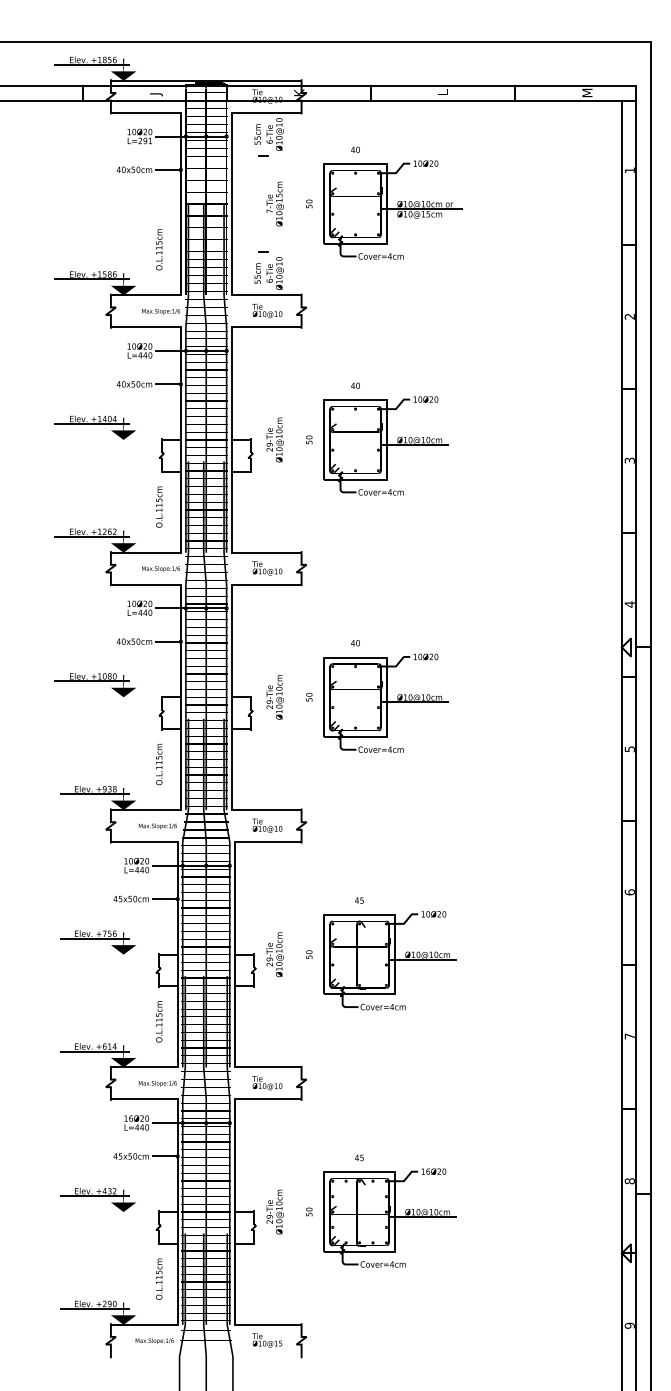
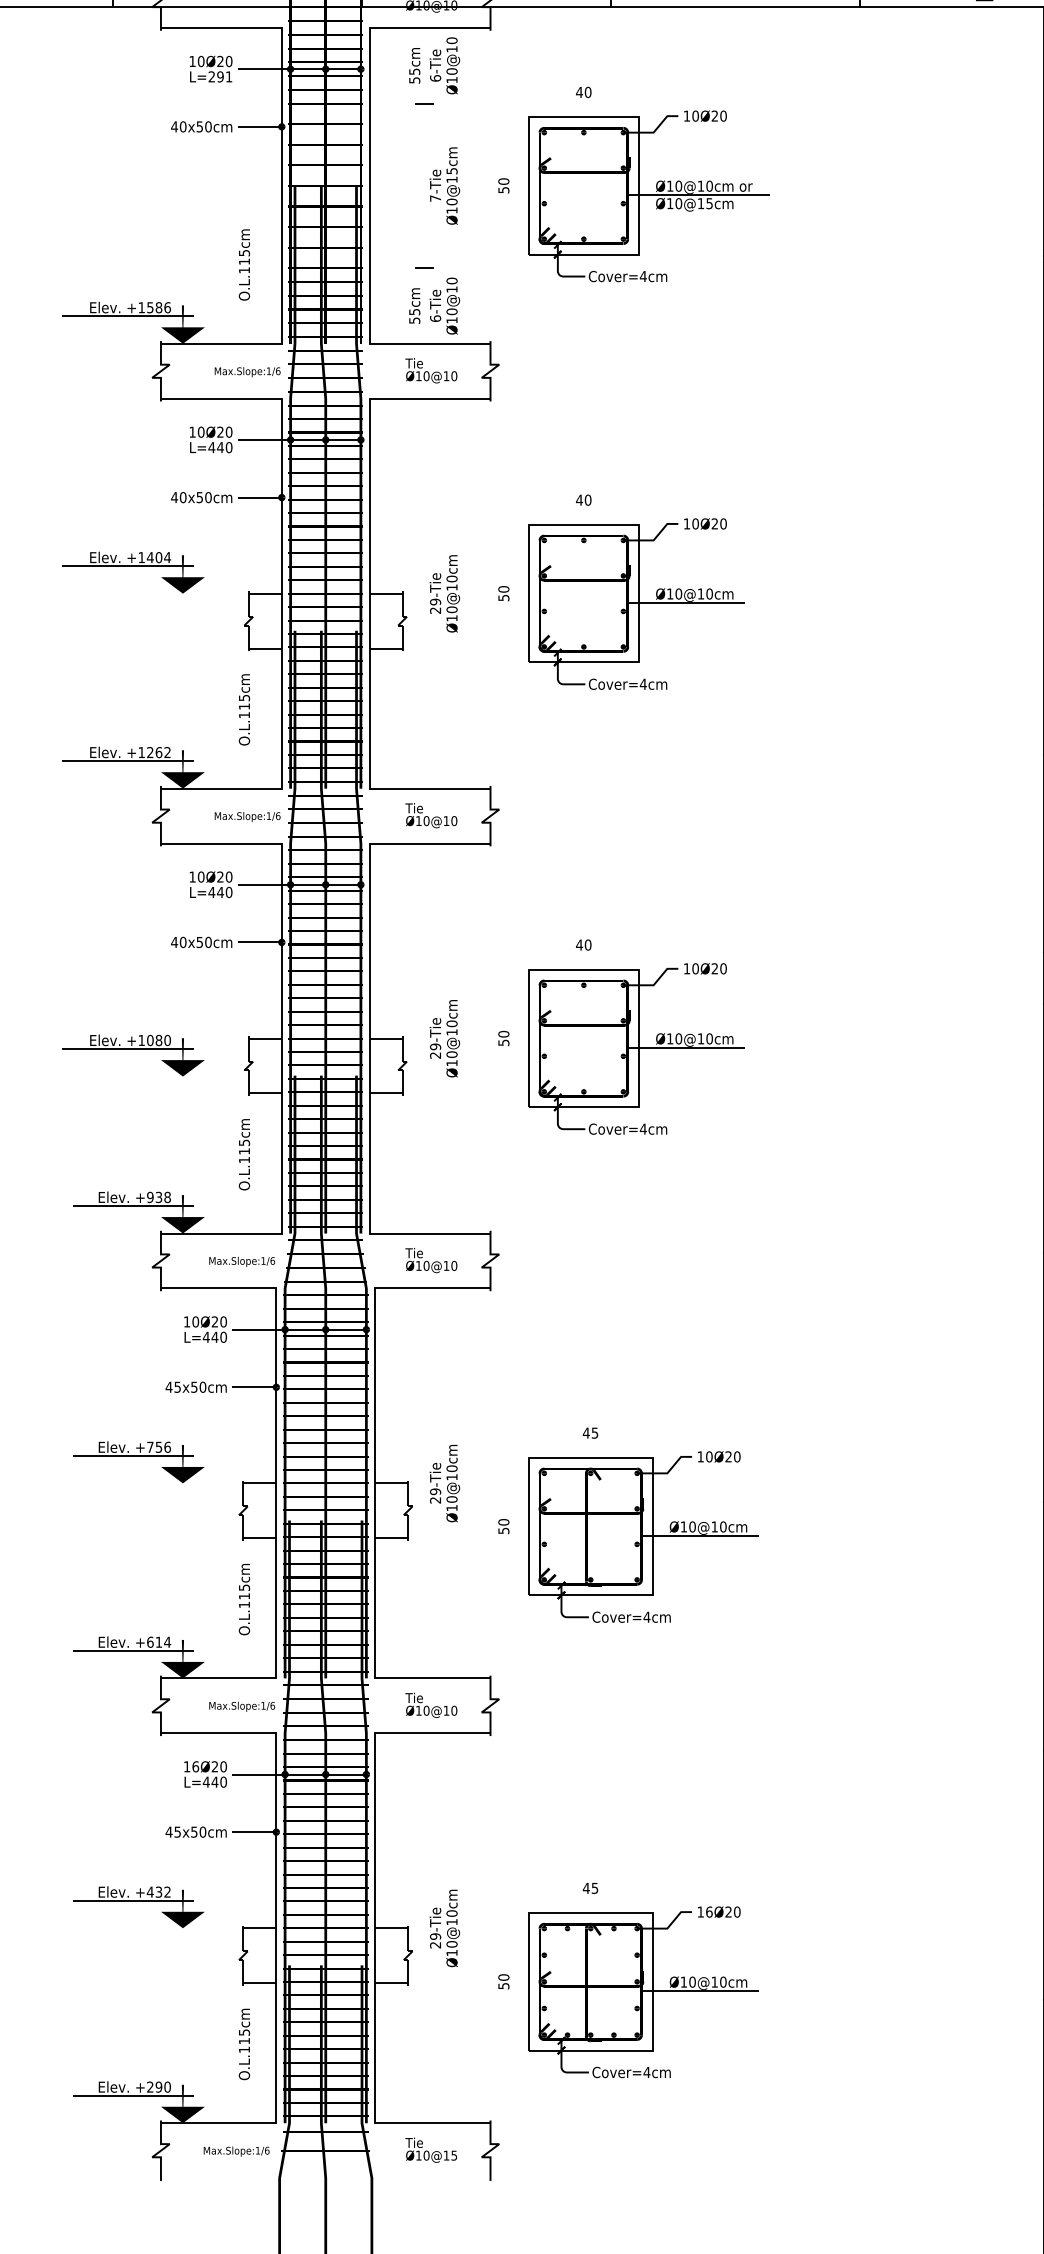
part: (94, 685) -> (132, 1056), moved
part: (381, 953) -> (628, 1524), moved
part: (381, 1210) -> (628, 1979), moved

